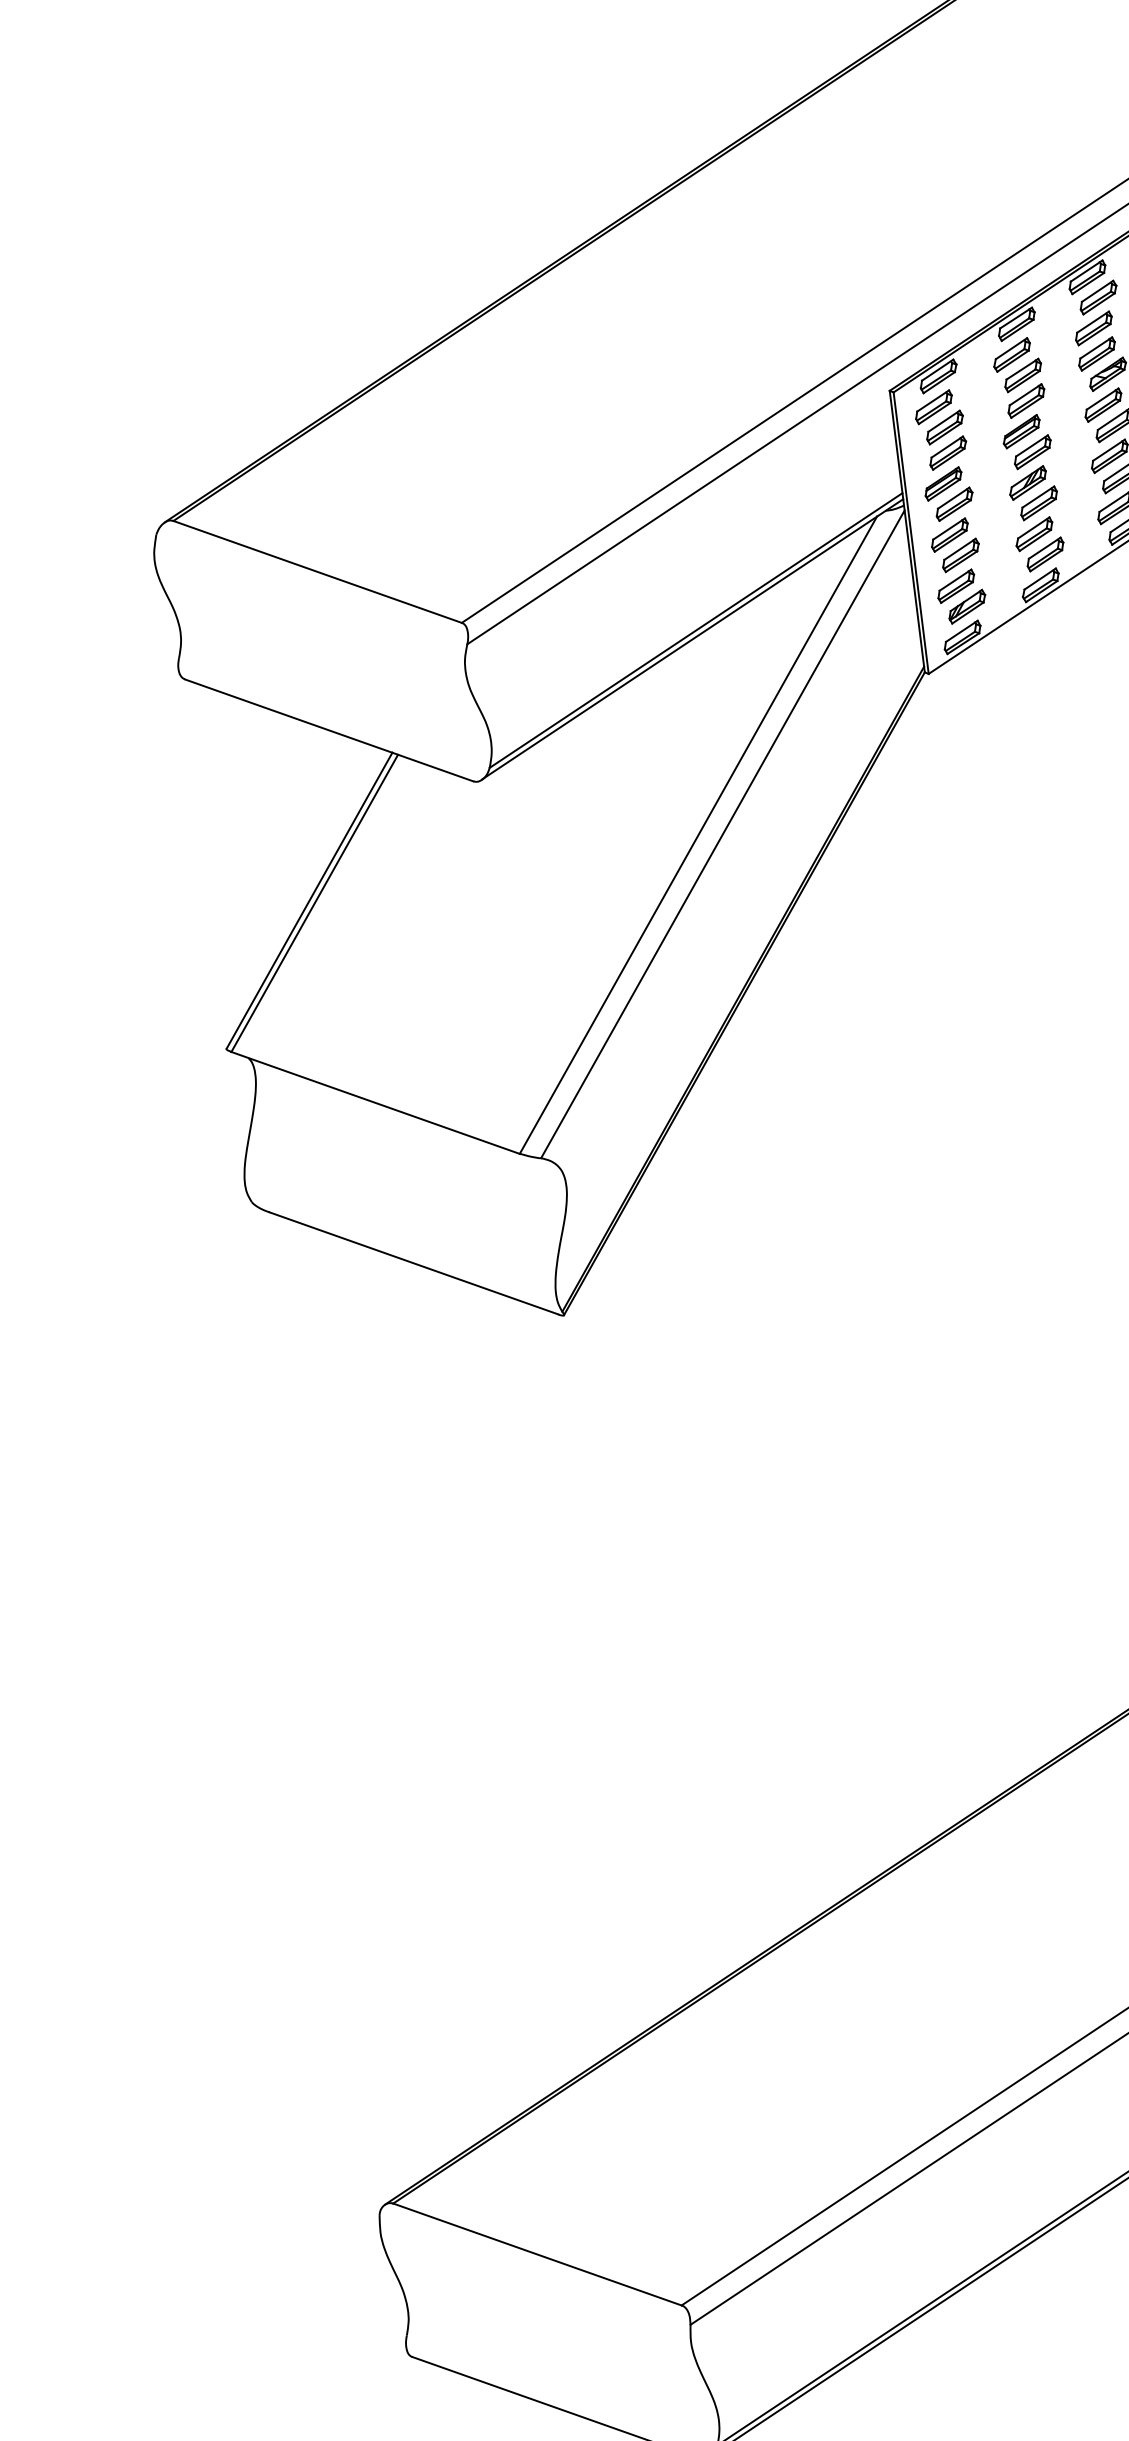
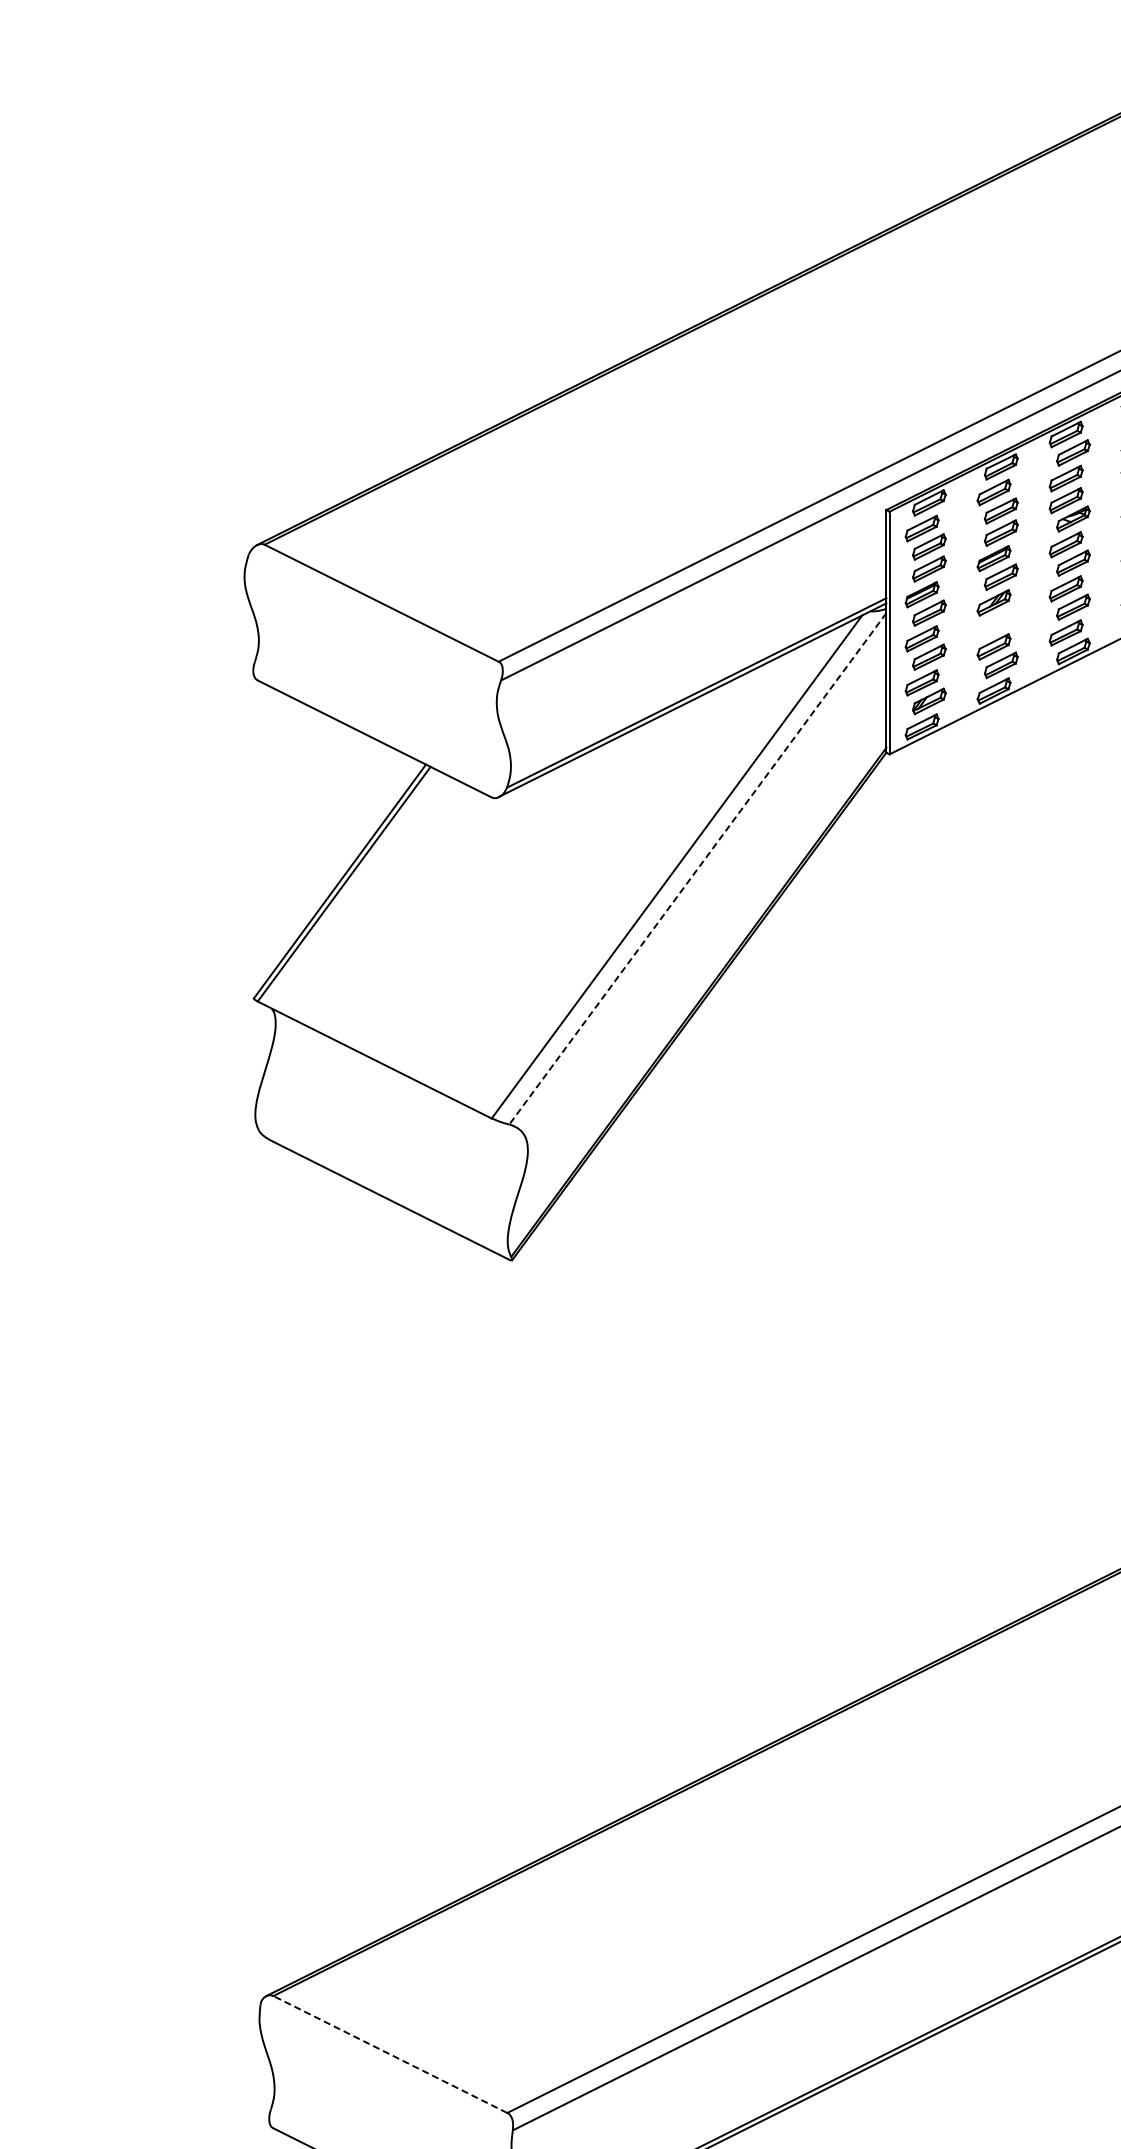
part: (1039, 503) -> (1001, 621), removed
line: (722, 834) -> (697, 868), solid -> dashed
line: (537, 2254) -> (390, 2054), solid -> dashed

